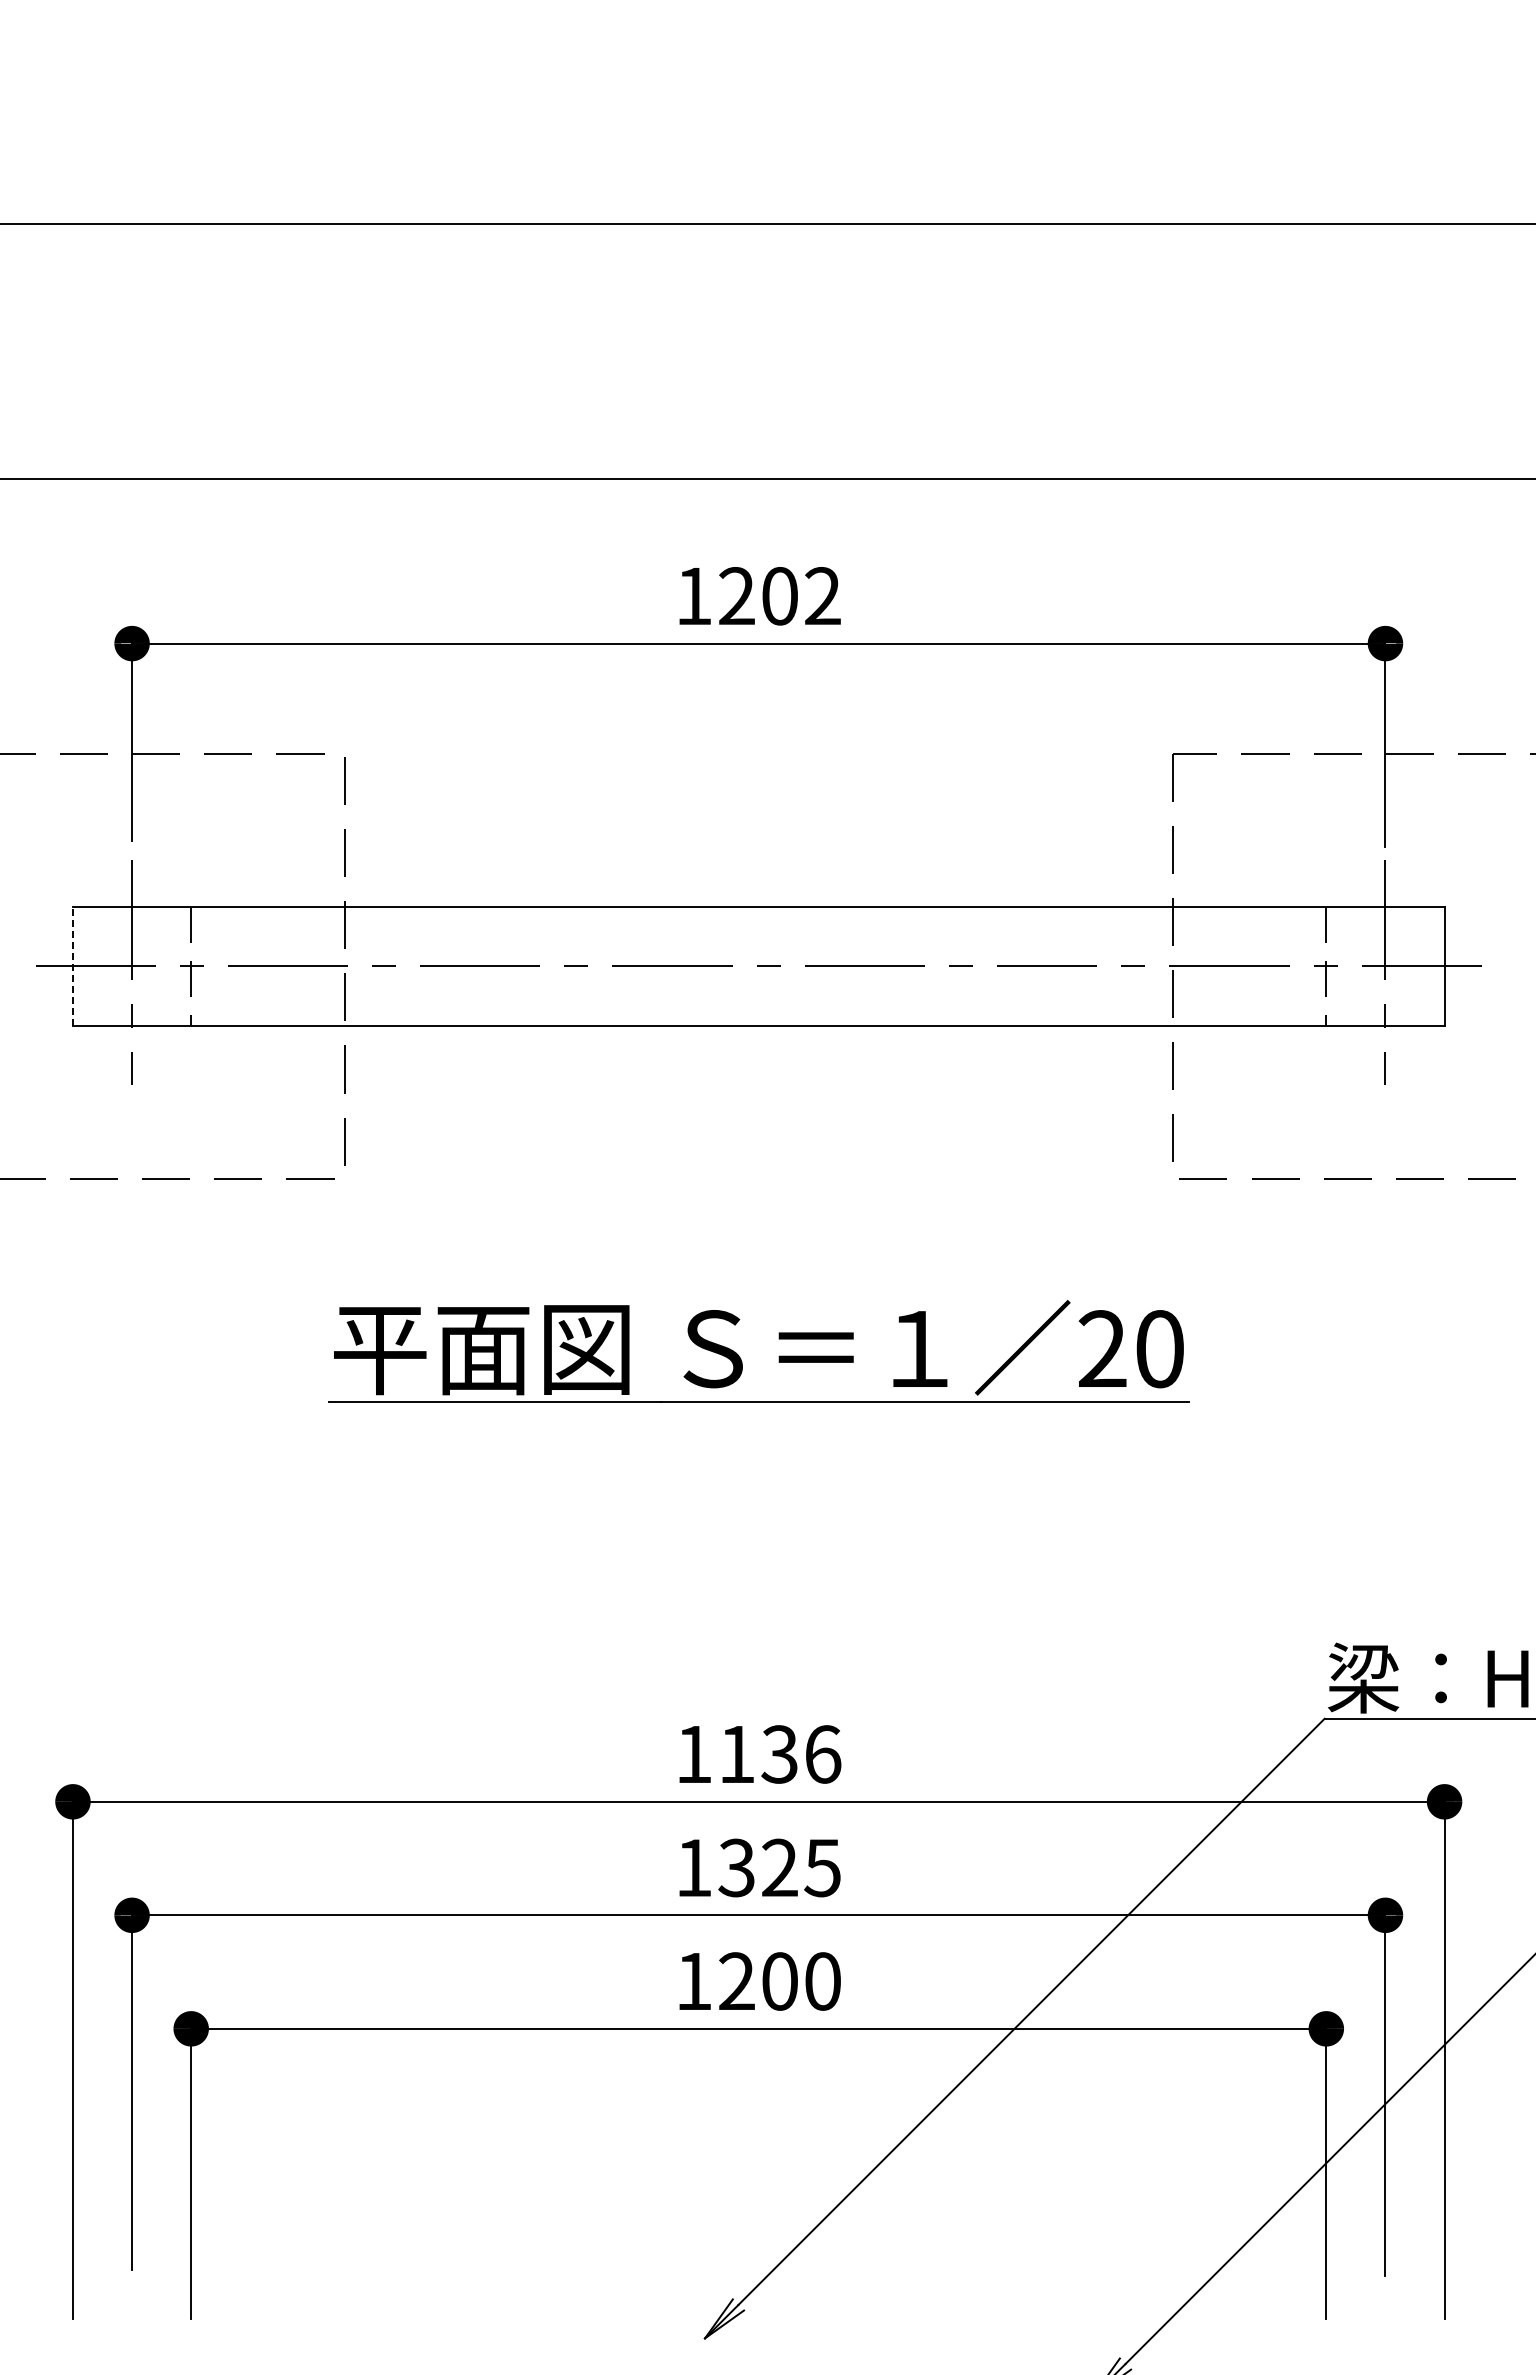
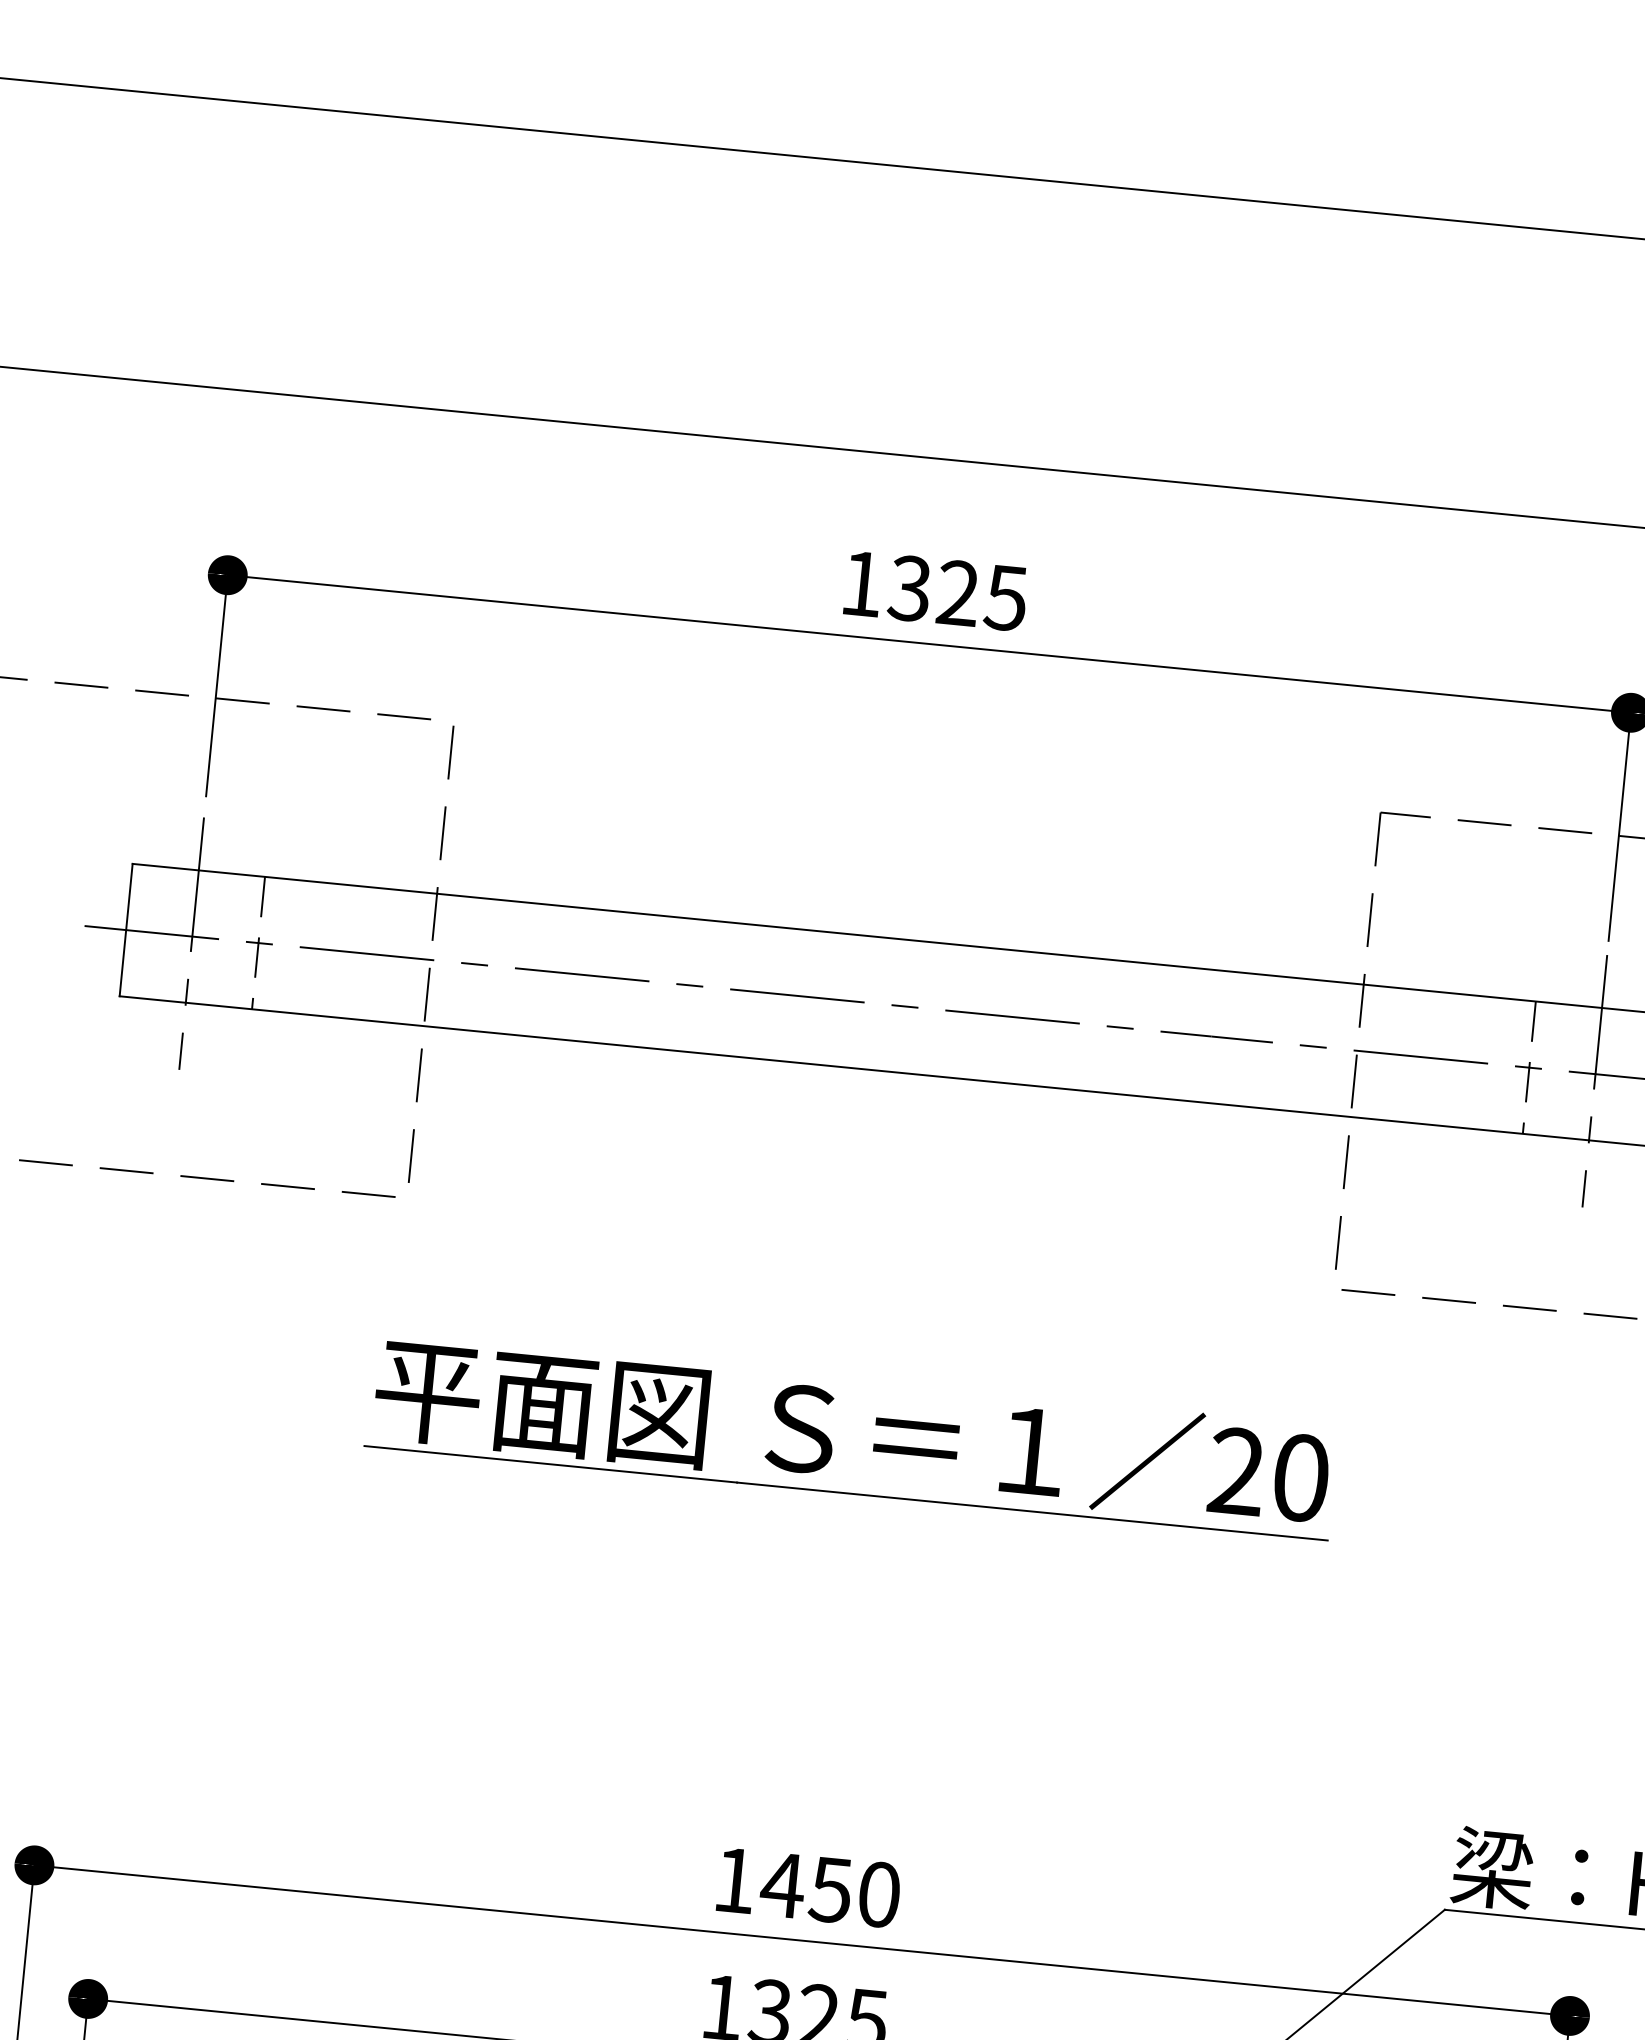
text: (779, 596) -> (957, 593), 1202 -> 1325
line: (72, 965) -> (125, 929), dashed -> solid
text: (779, 1754) -> (830, 1889), 1136 -> 1450

